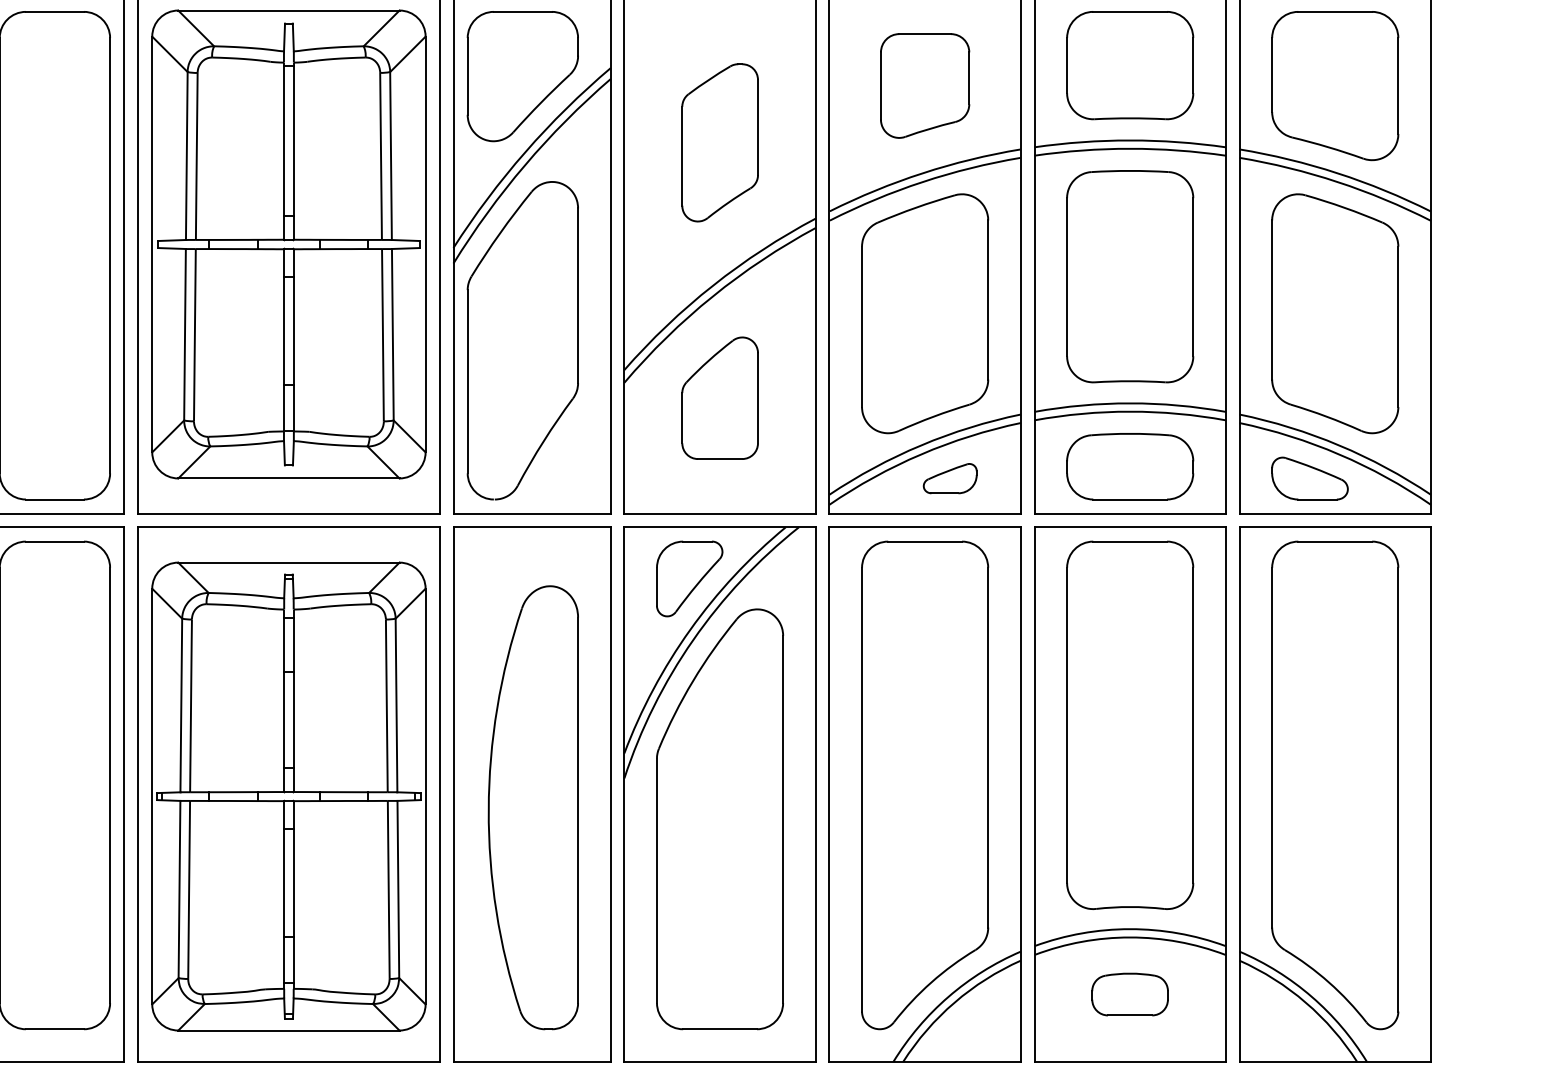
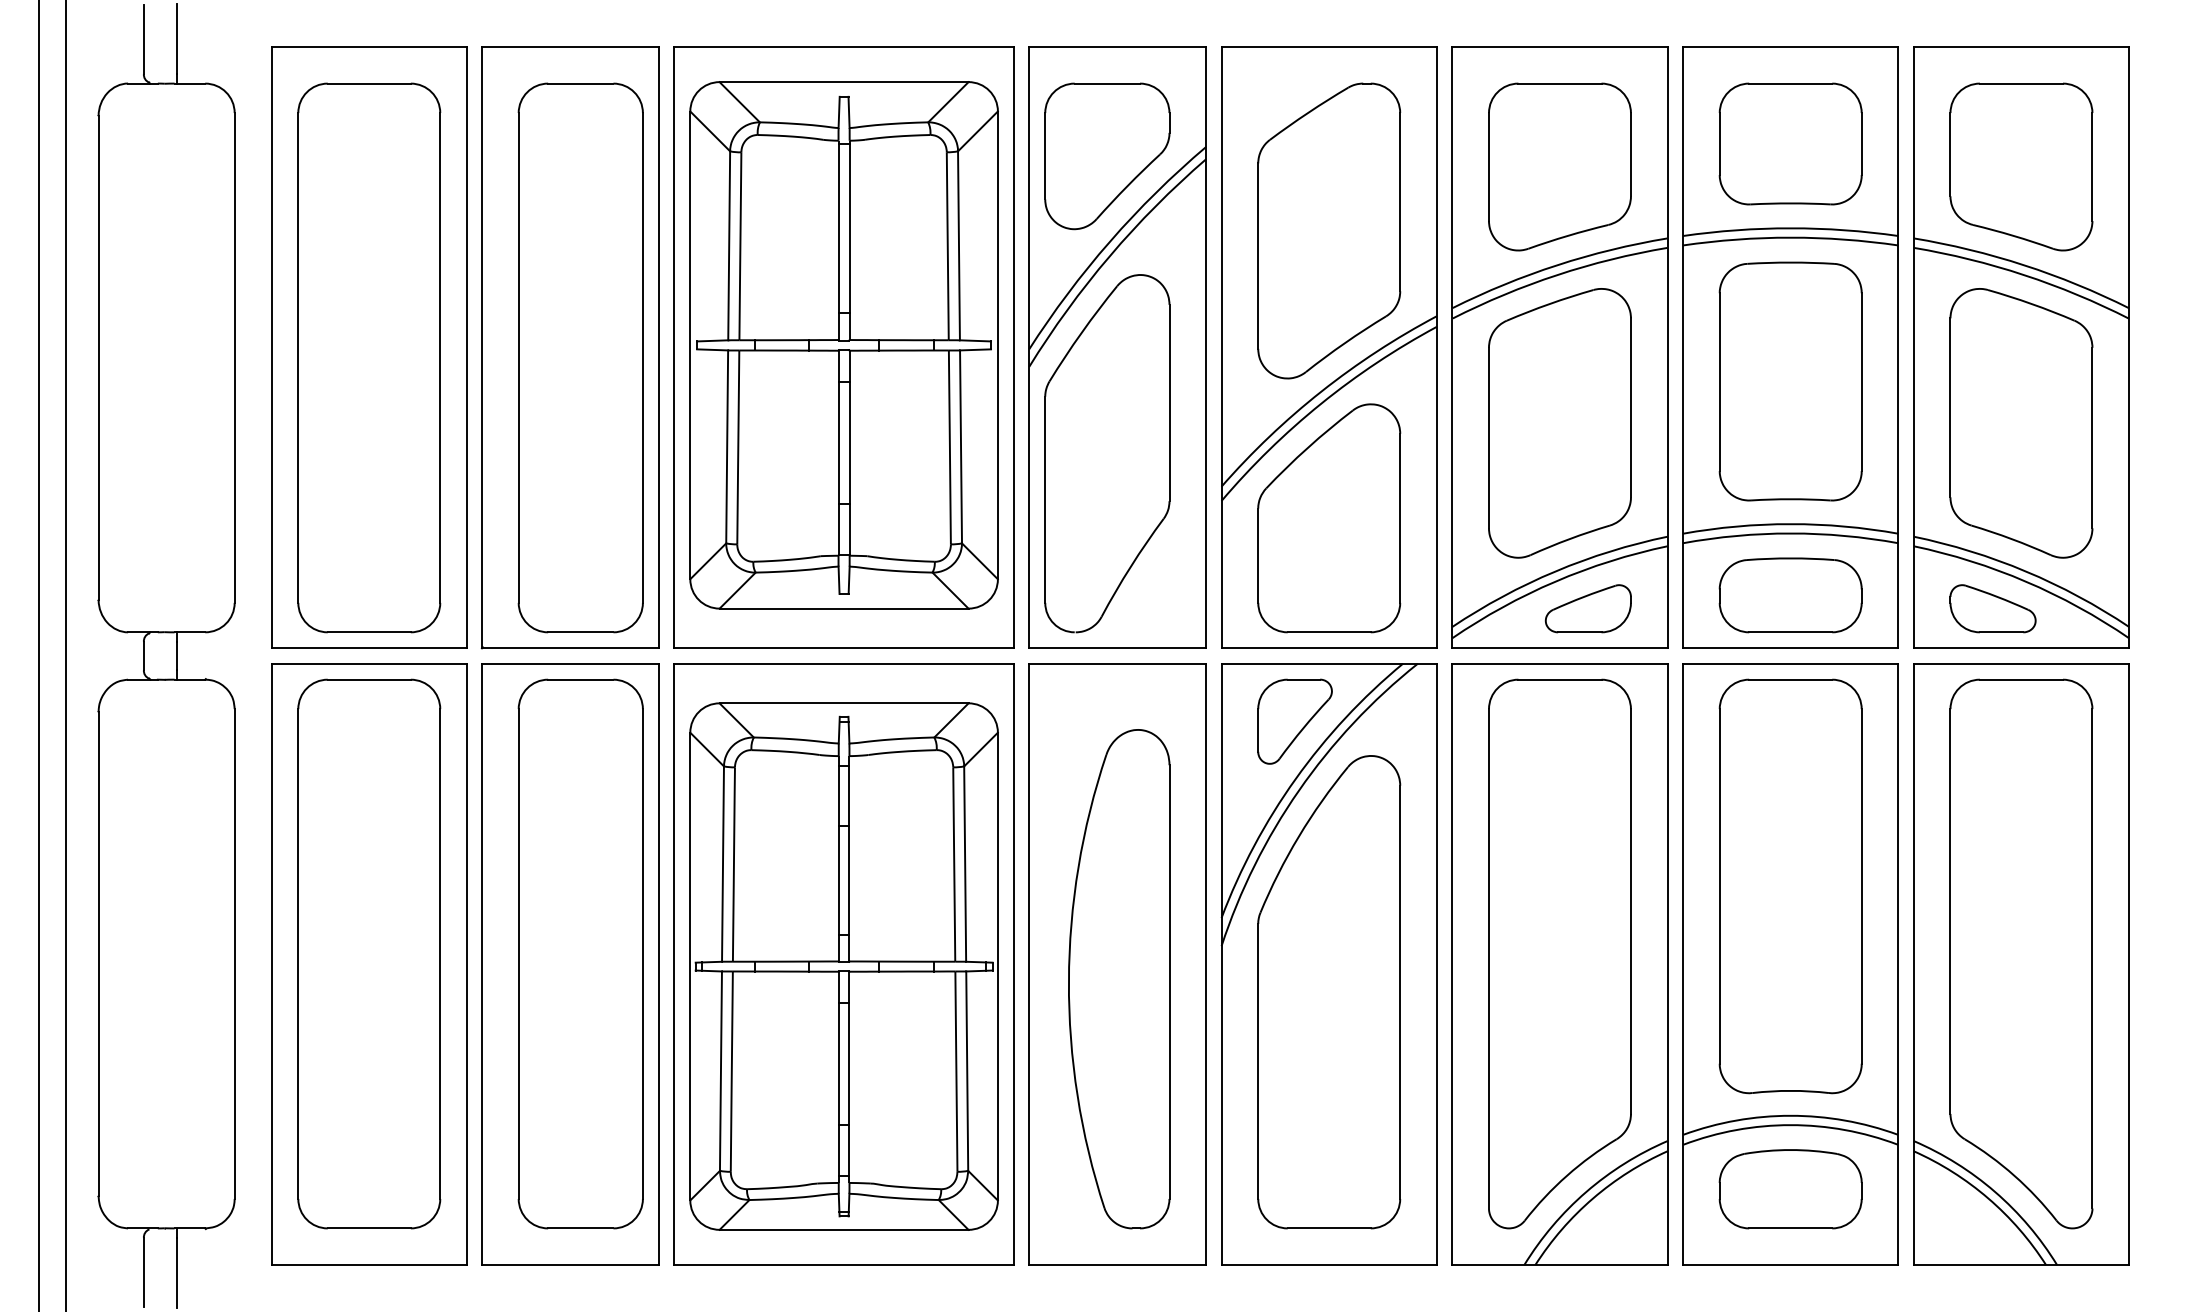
part: (924, 85) -> (1559, 166), size x1.43
part: (720, 142) -> (1329, 230), size x1.67
part: (720, 398) -> (1329, 518), size x1.67
part: (949, 478) -> (1587, 608), size x1.43
part: (1129, 994) -> (1790, 1189), size x1.67

